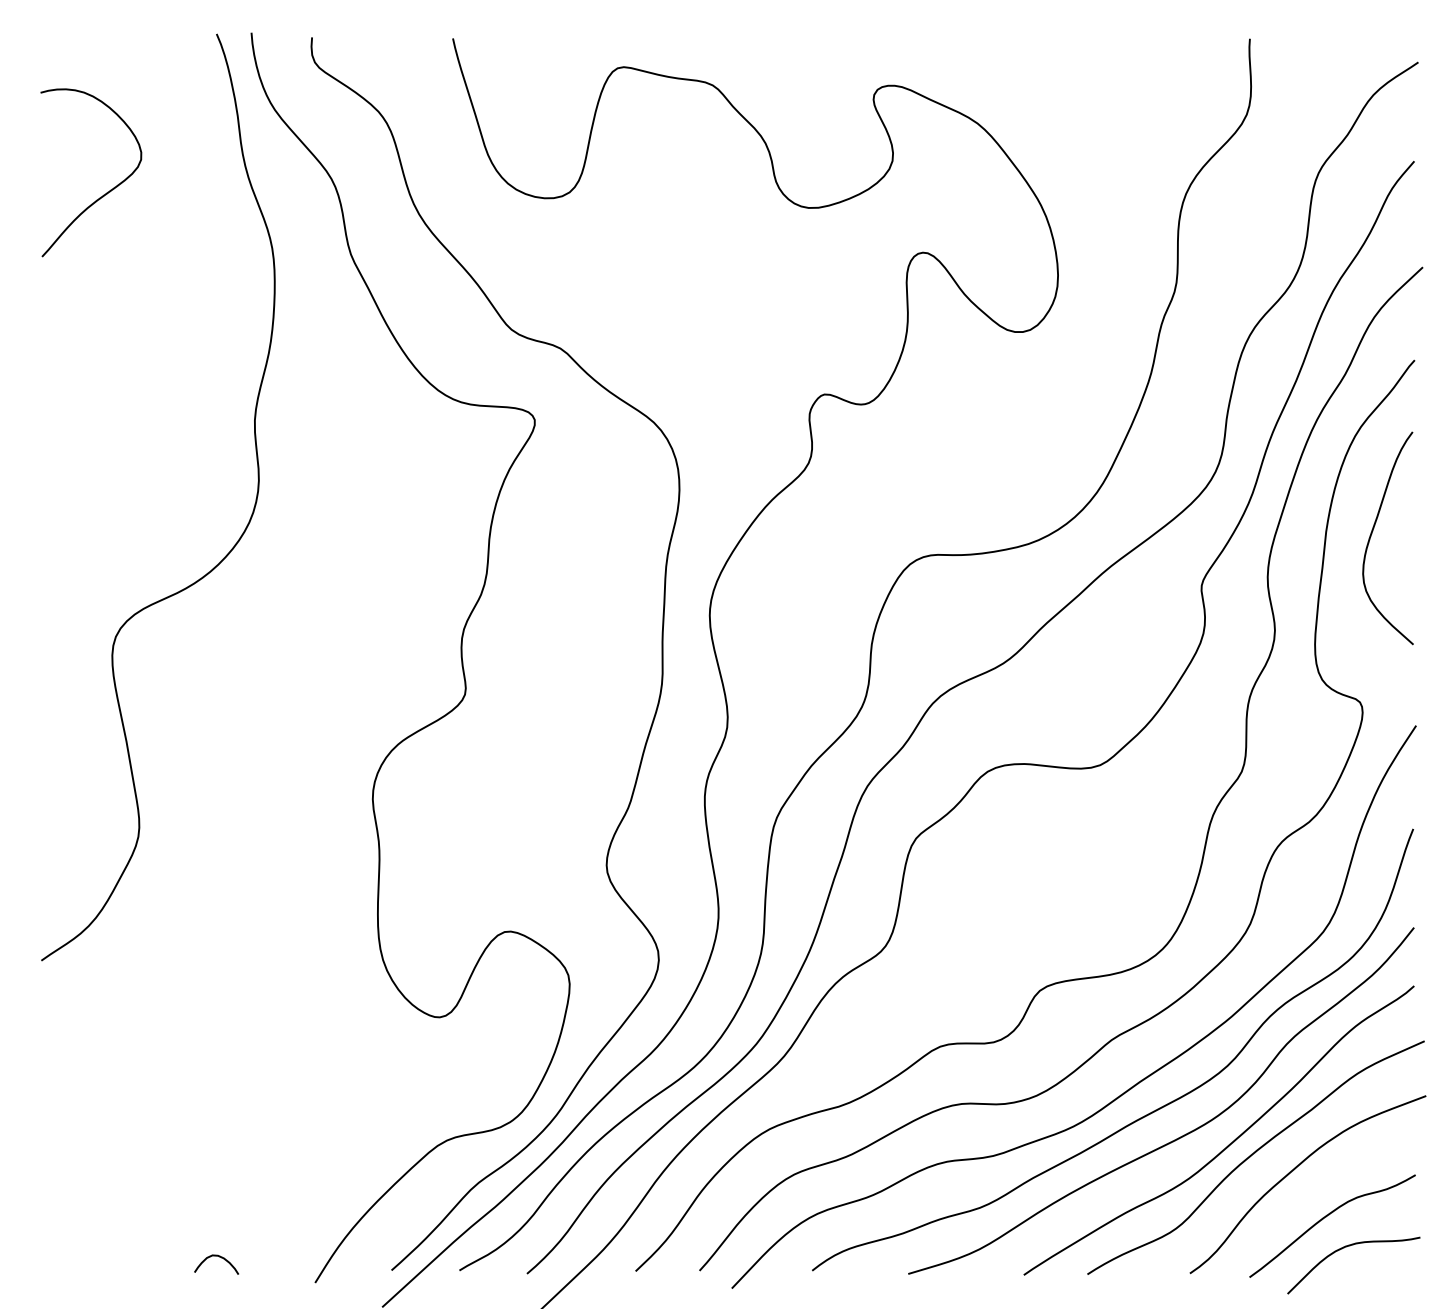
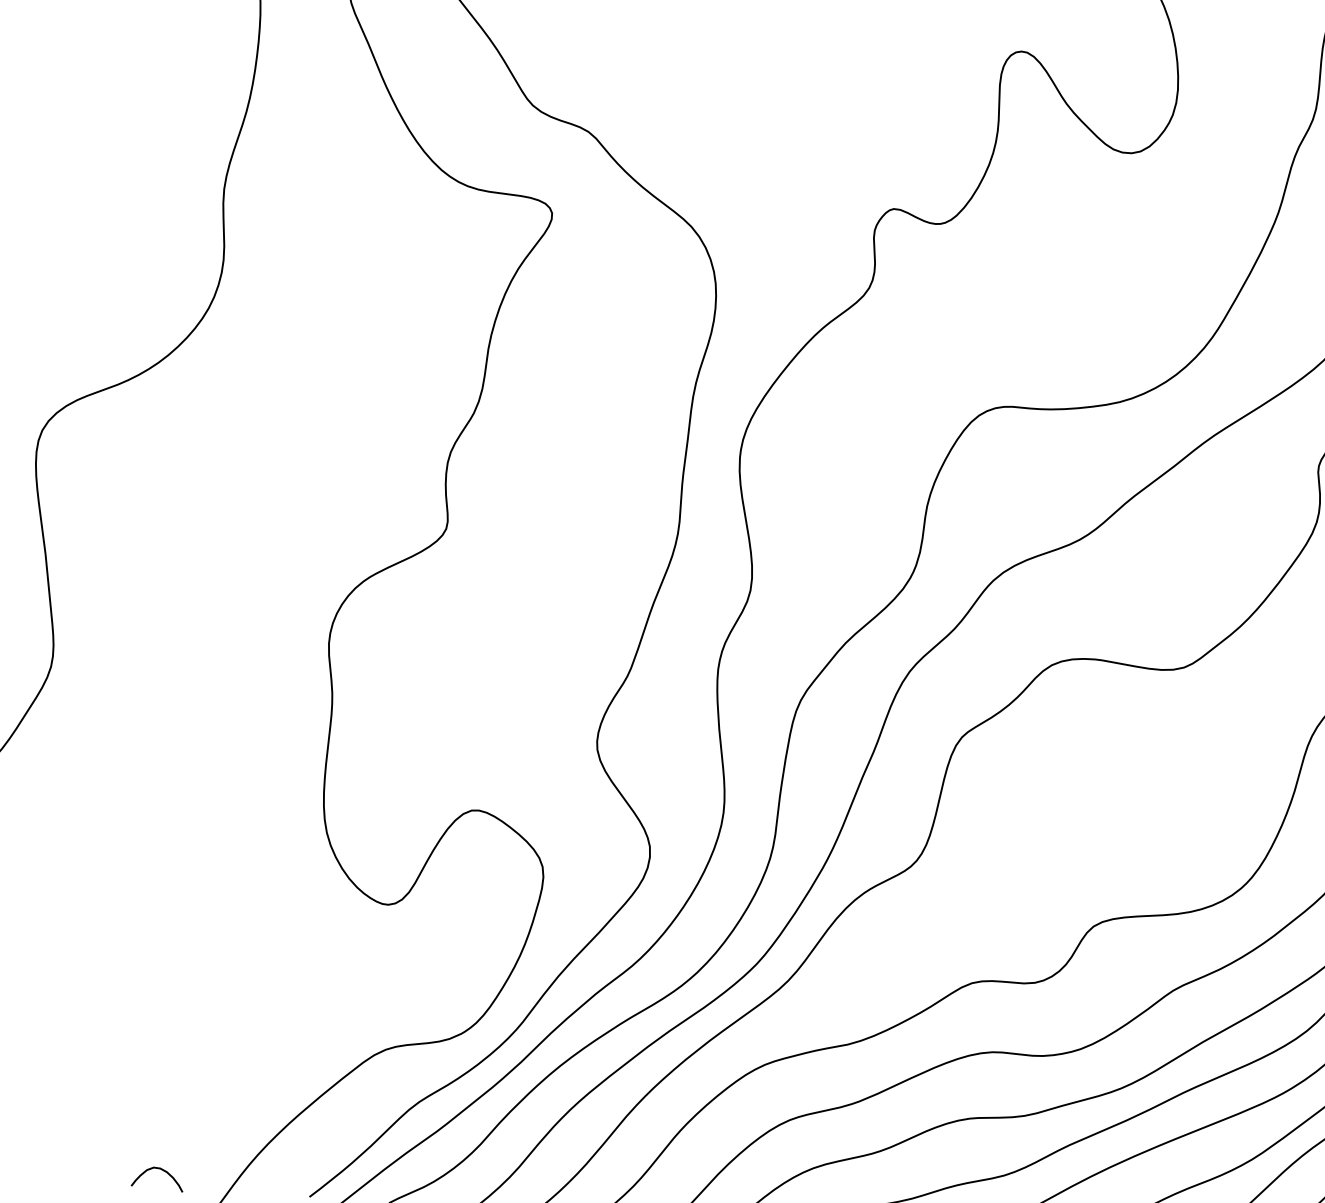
curve: (219, 1257) -> (161, 1170), moved

